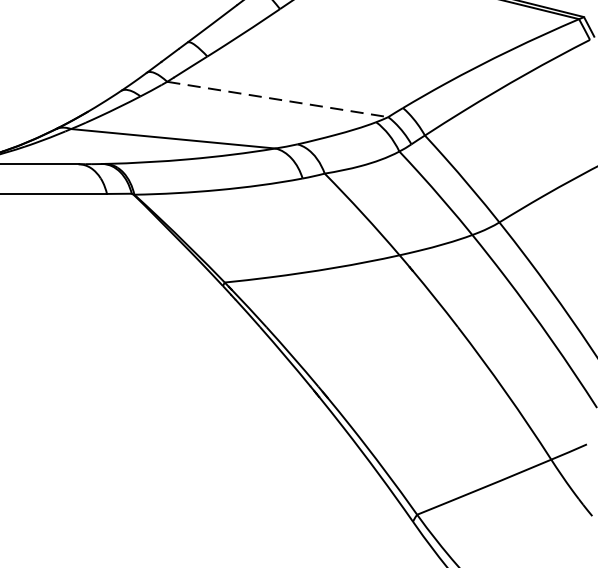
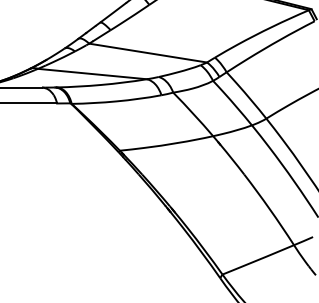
line: (278, 100) -> (148, 53), dashed -> solid

